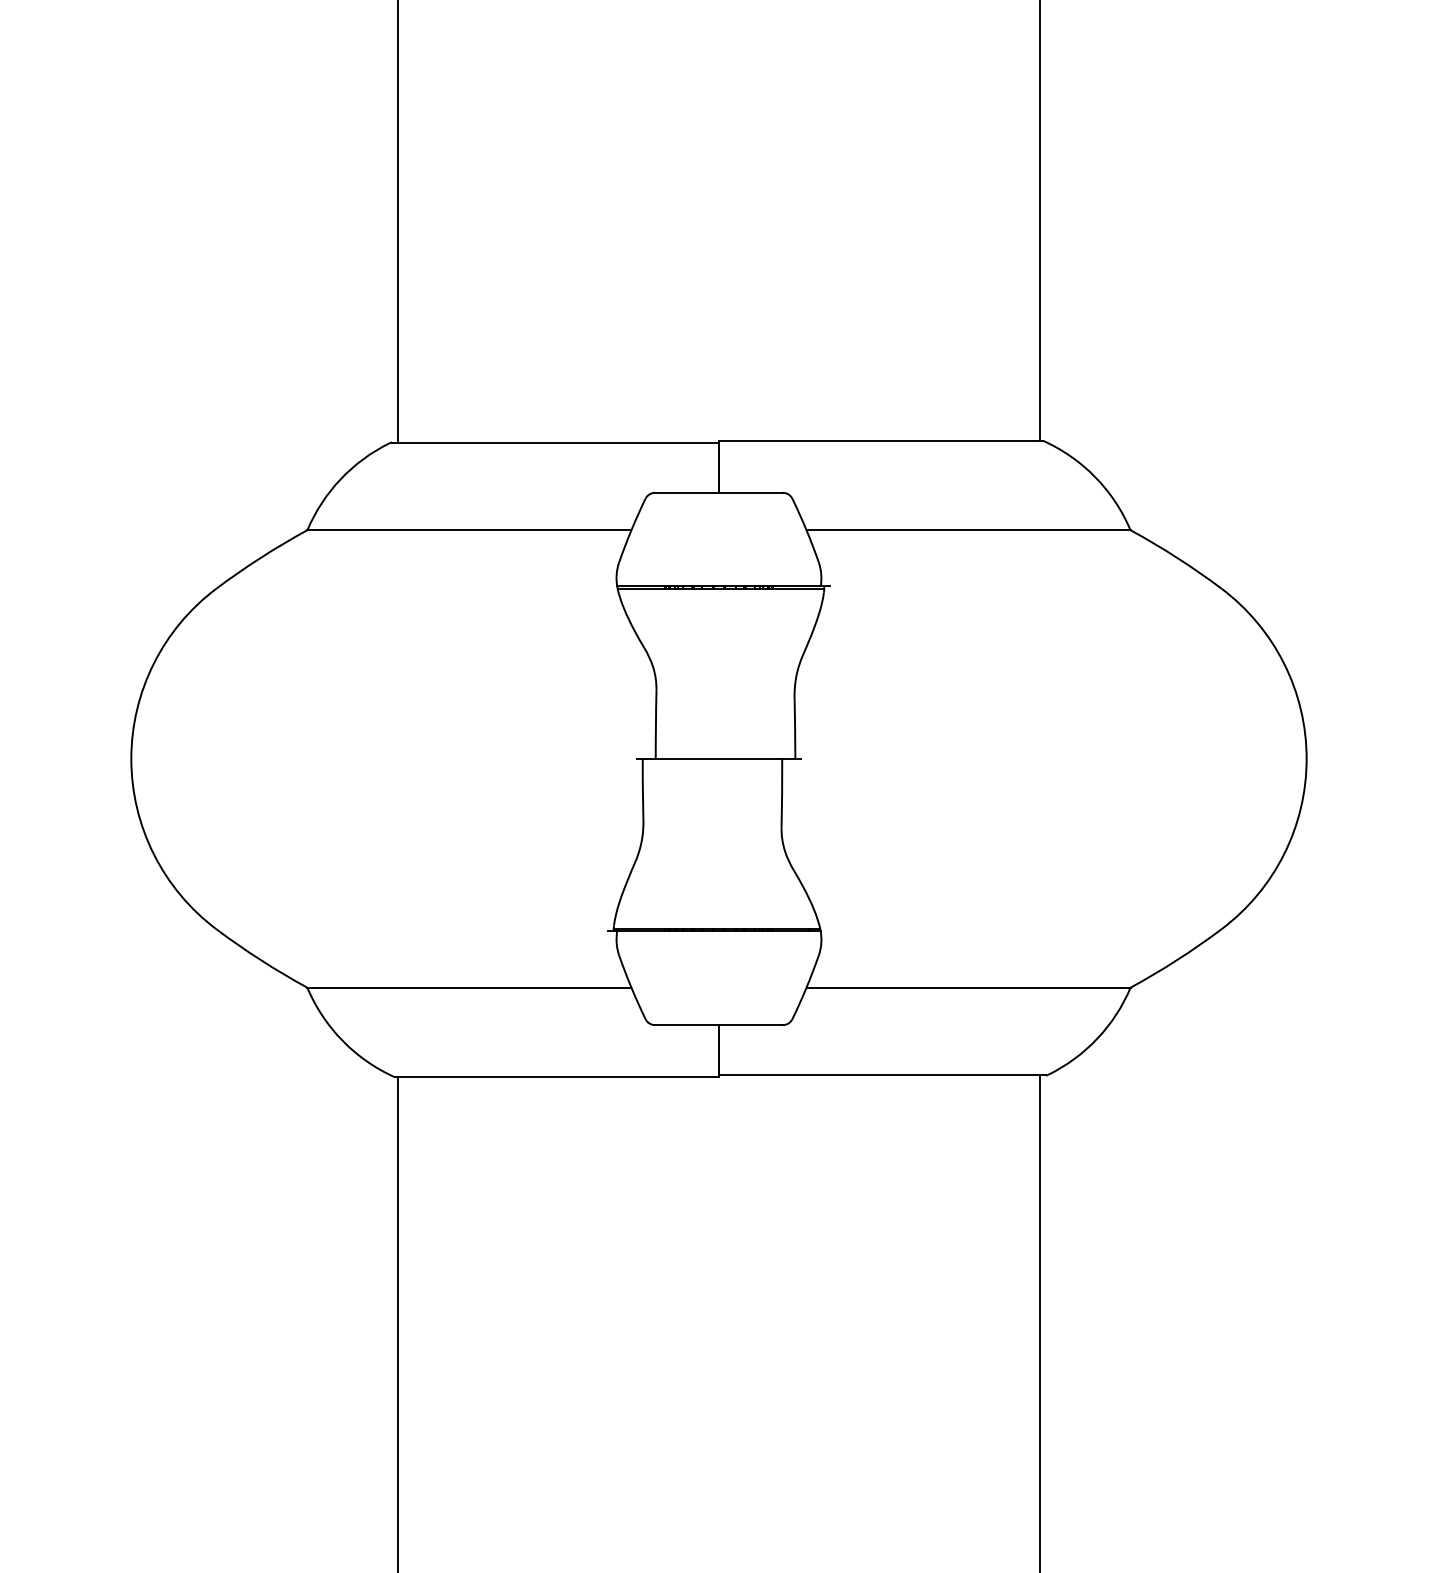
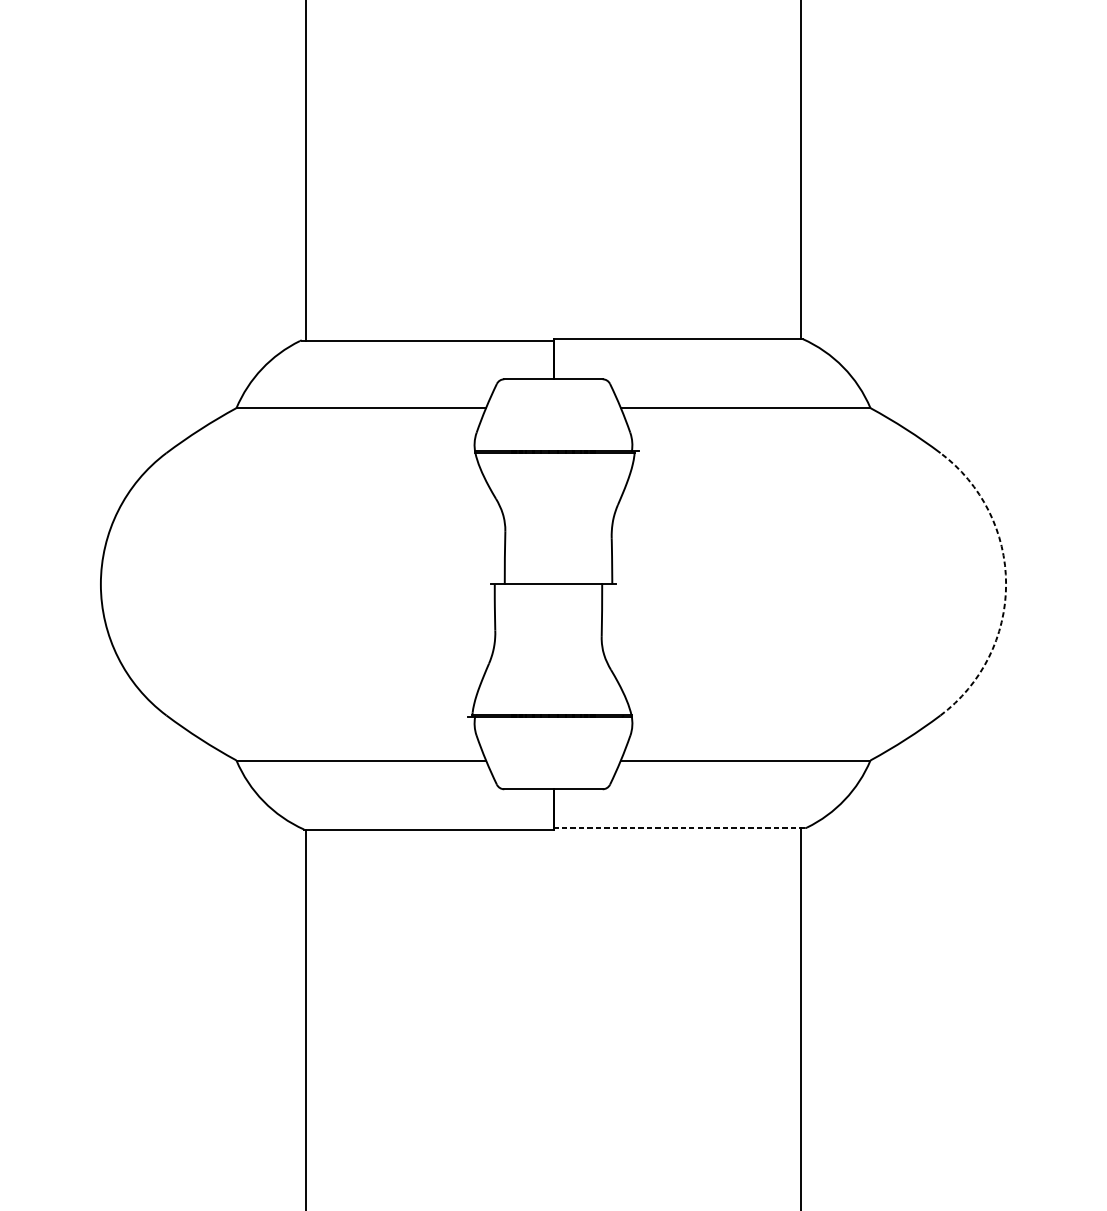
arc: (1306, 758) -> (1005, 583), solid -> dashed
line: (882, 1075) -> (679, 828), solid -> dashed

